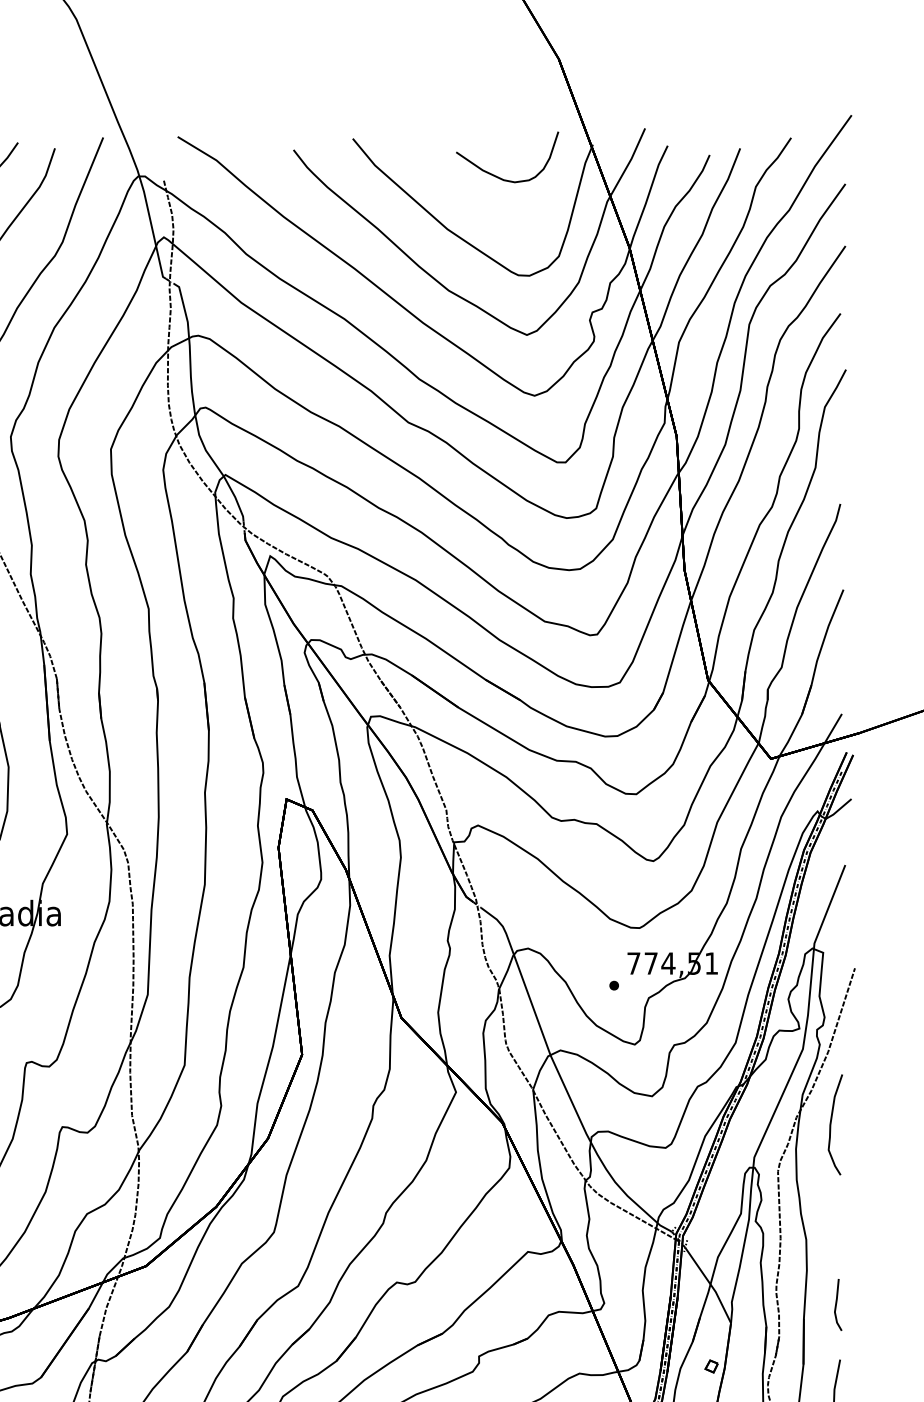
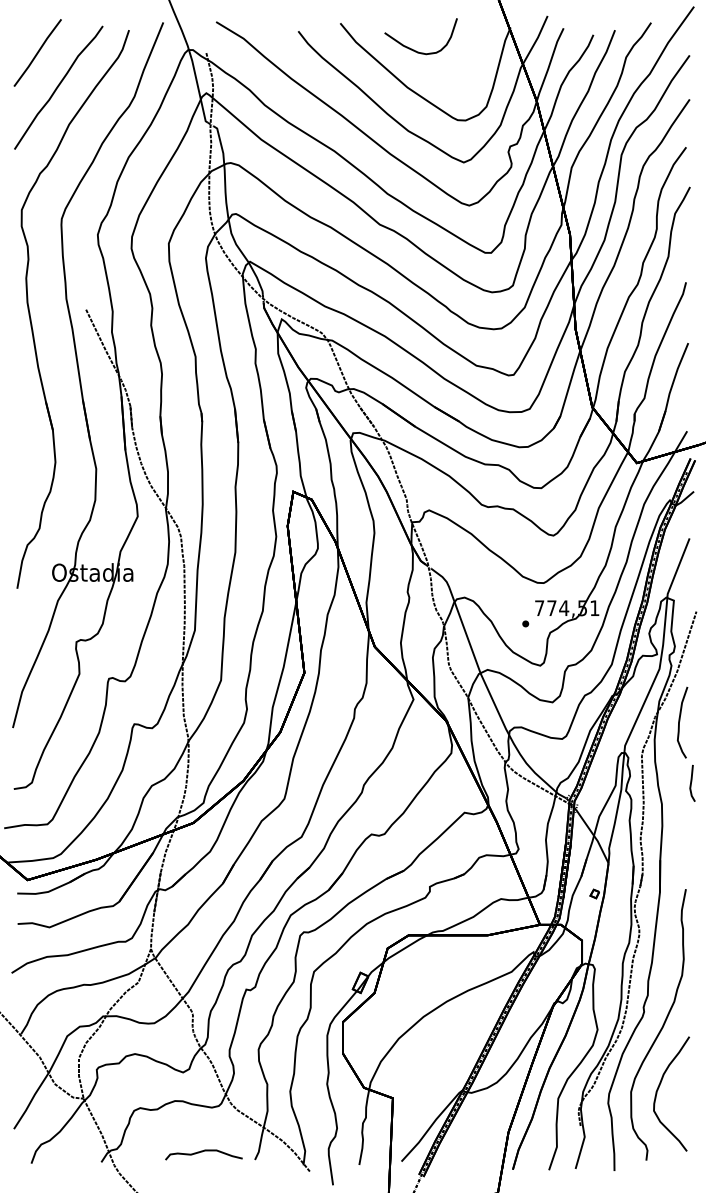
curve: (498, 175) -> (414, 49), moved
line: (838, 1302) -> (692, 781), moved

